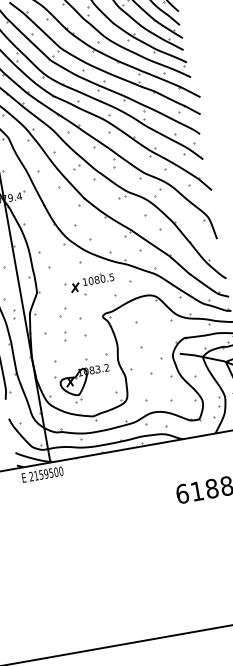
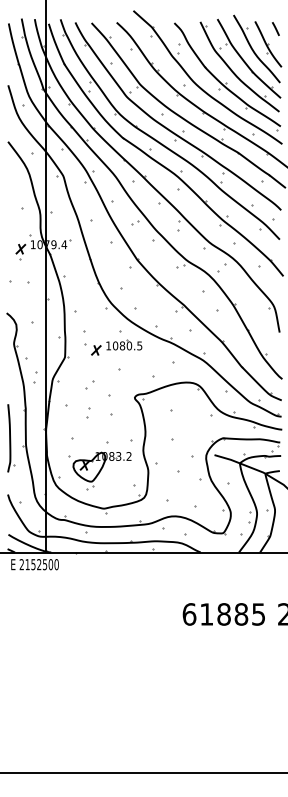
part: (89, 282) -> (113, 347), moved
text: (46, 473) -> (39, 564), 2159500 -> 2152500

